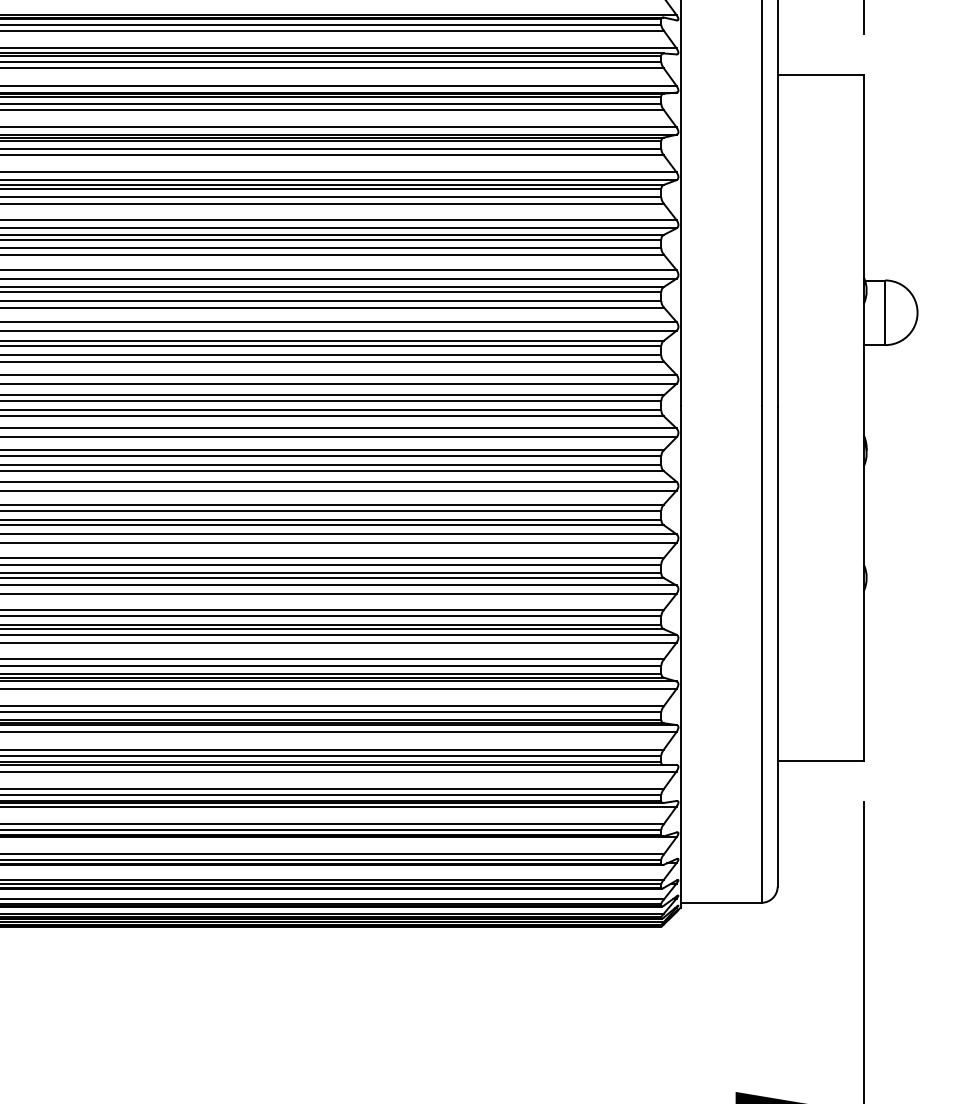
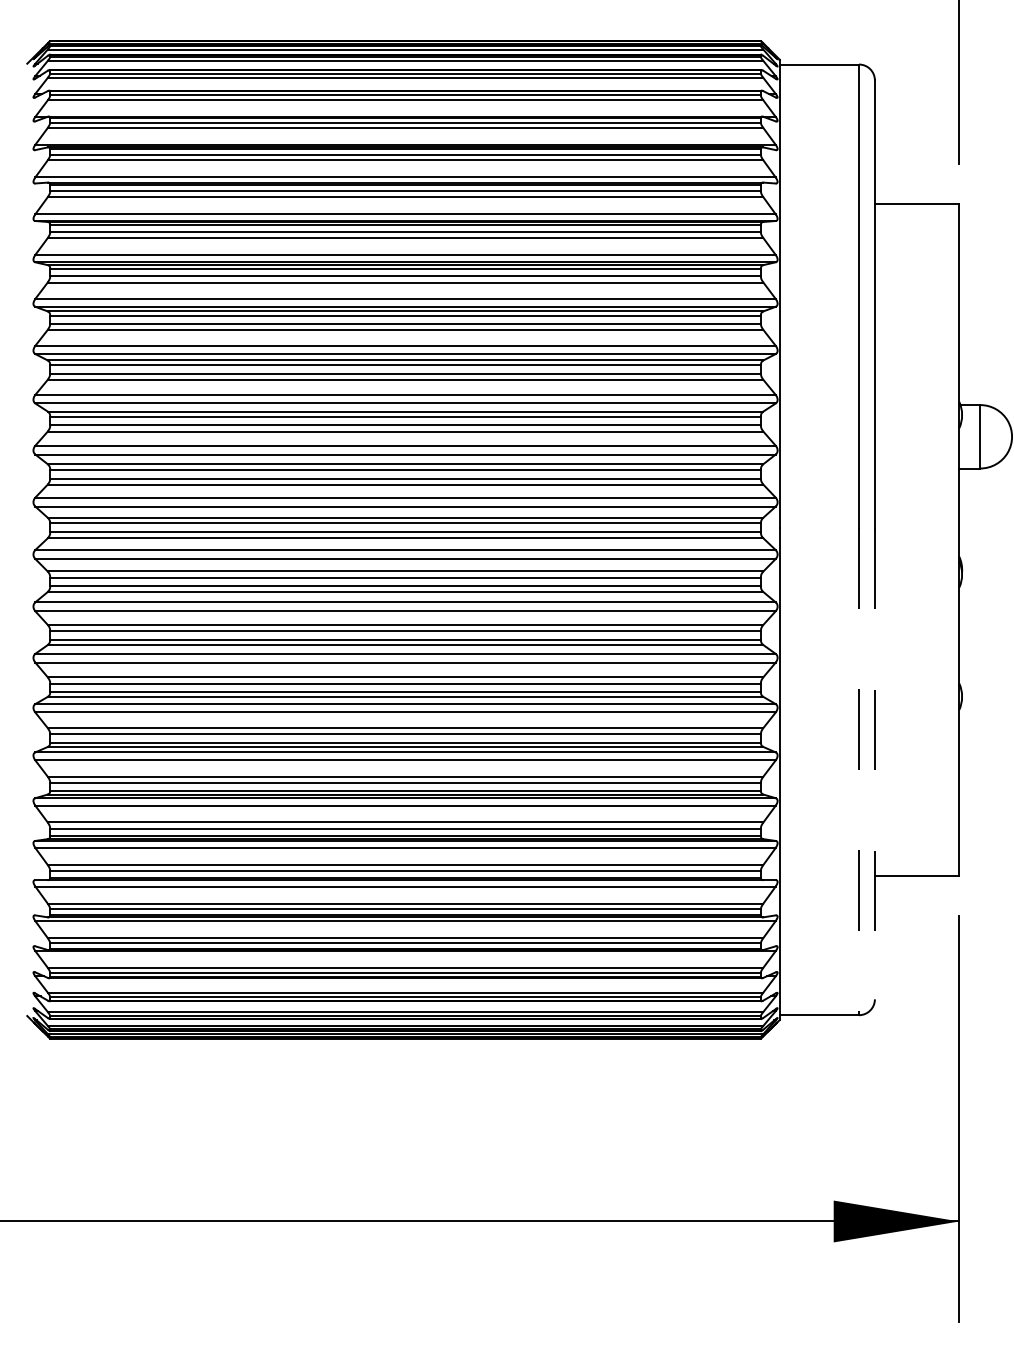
line: (777, 647) -> (874, 764), solid -> dashed
line: (761, 655) -> (859, 772), solid -> dashed

